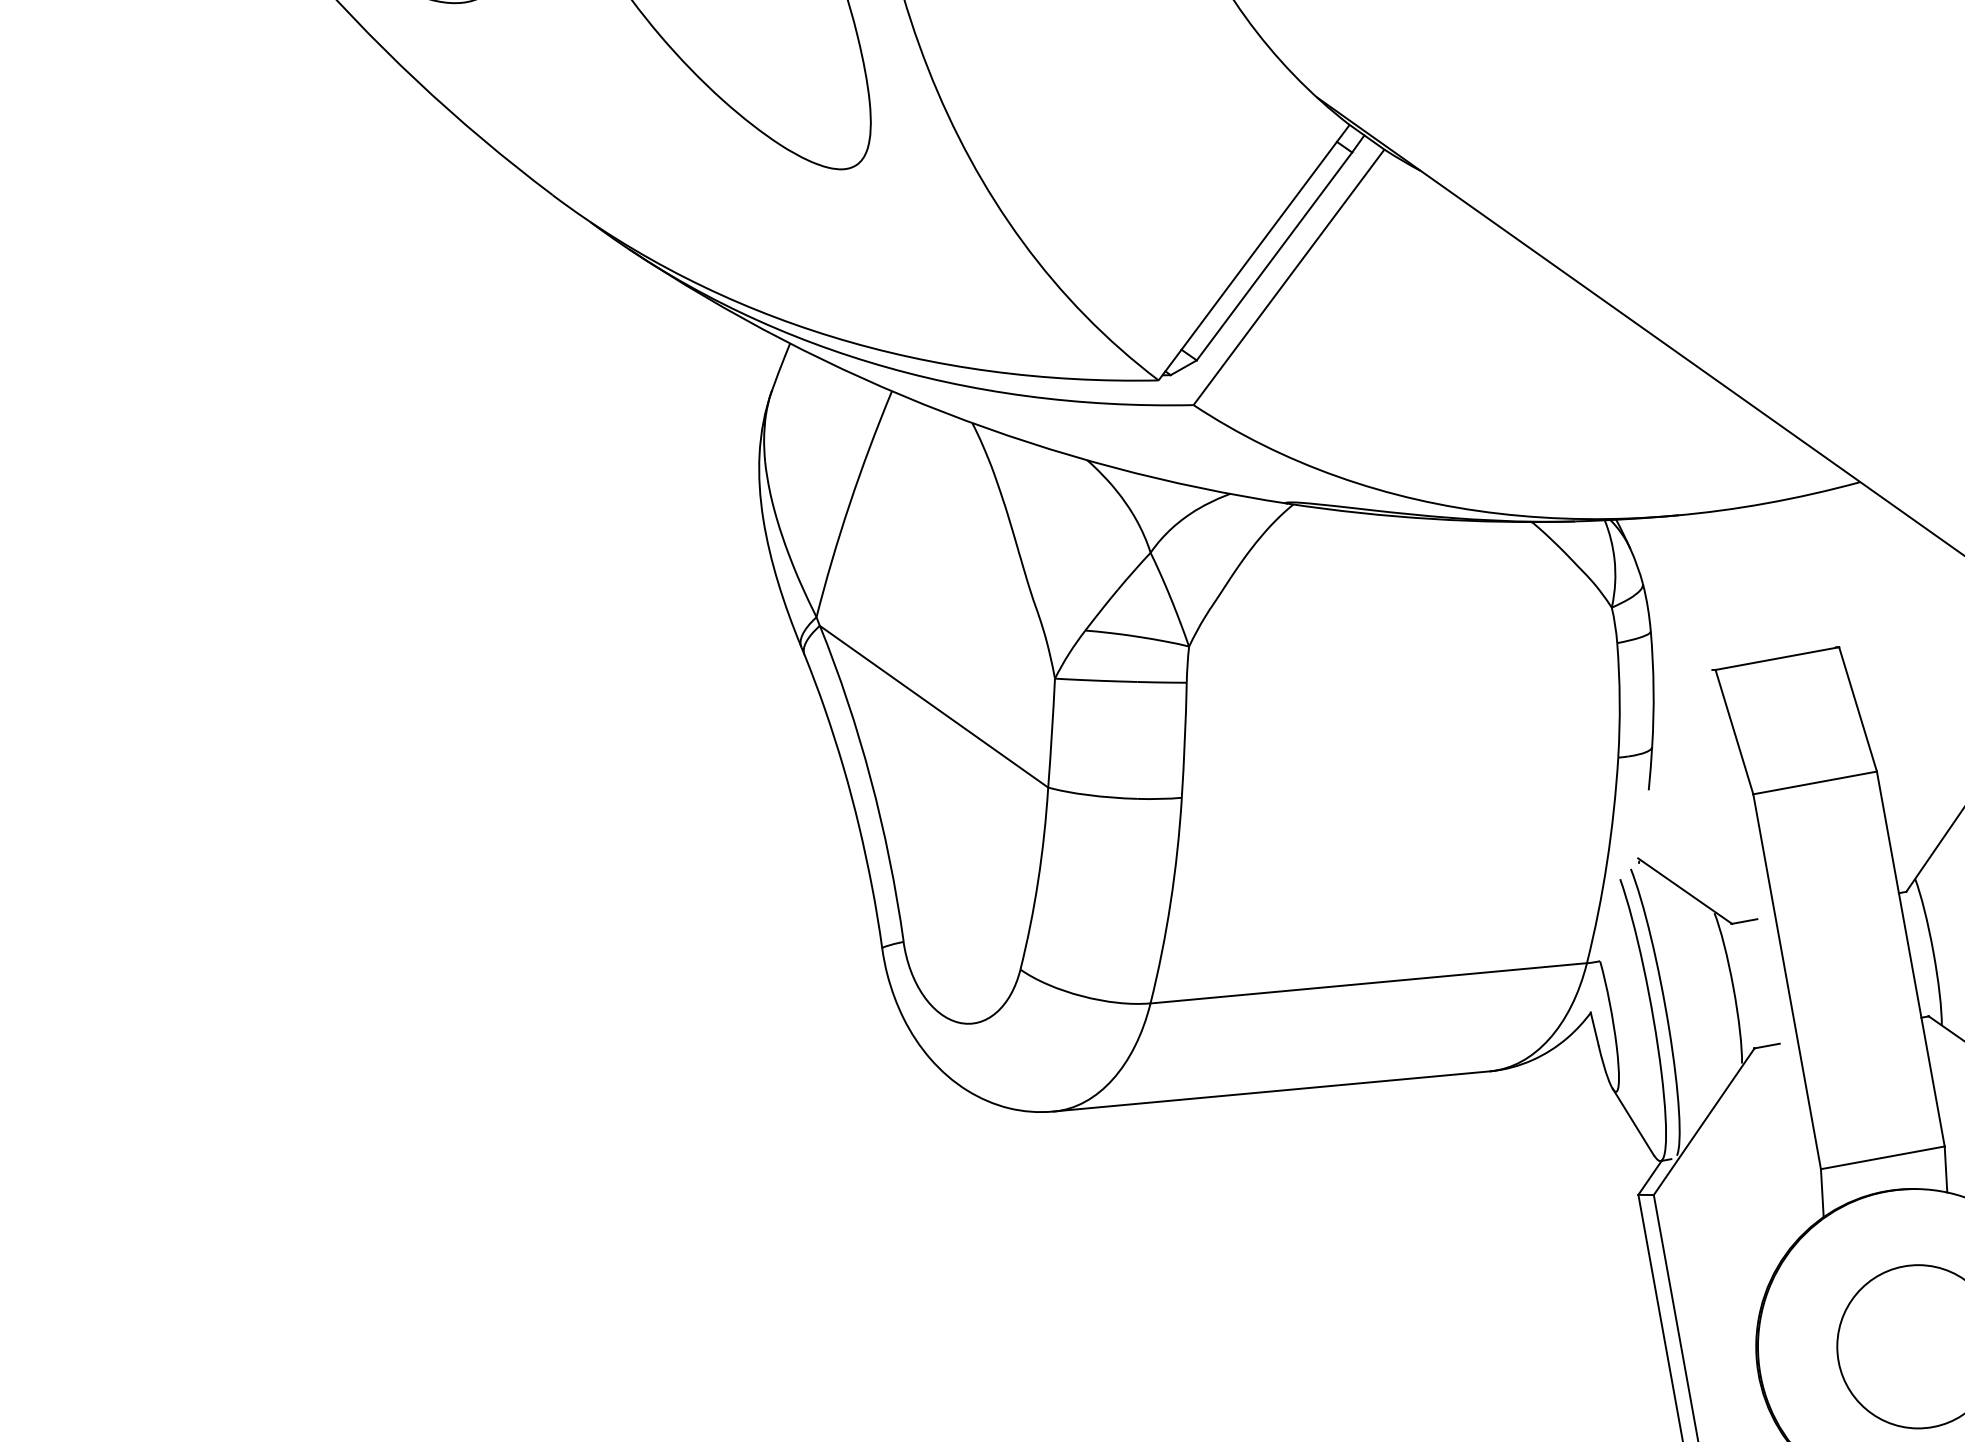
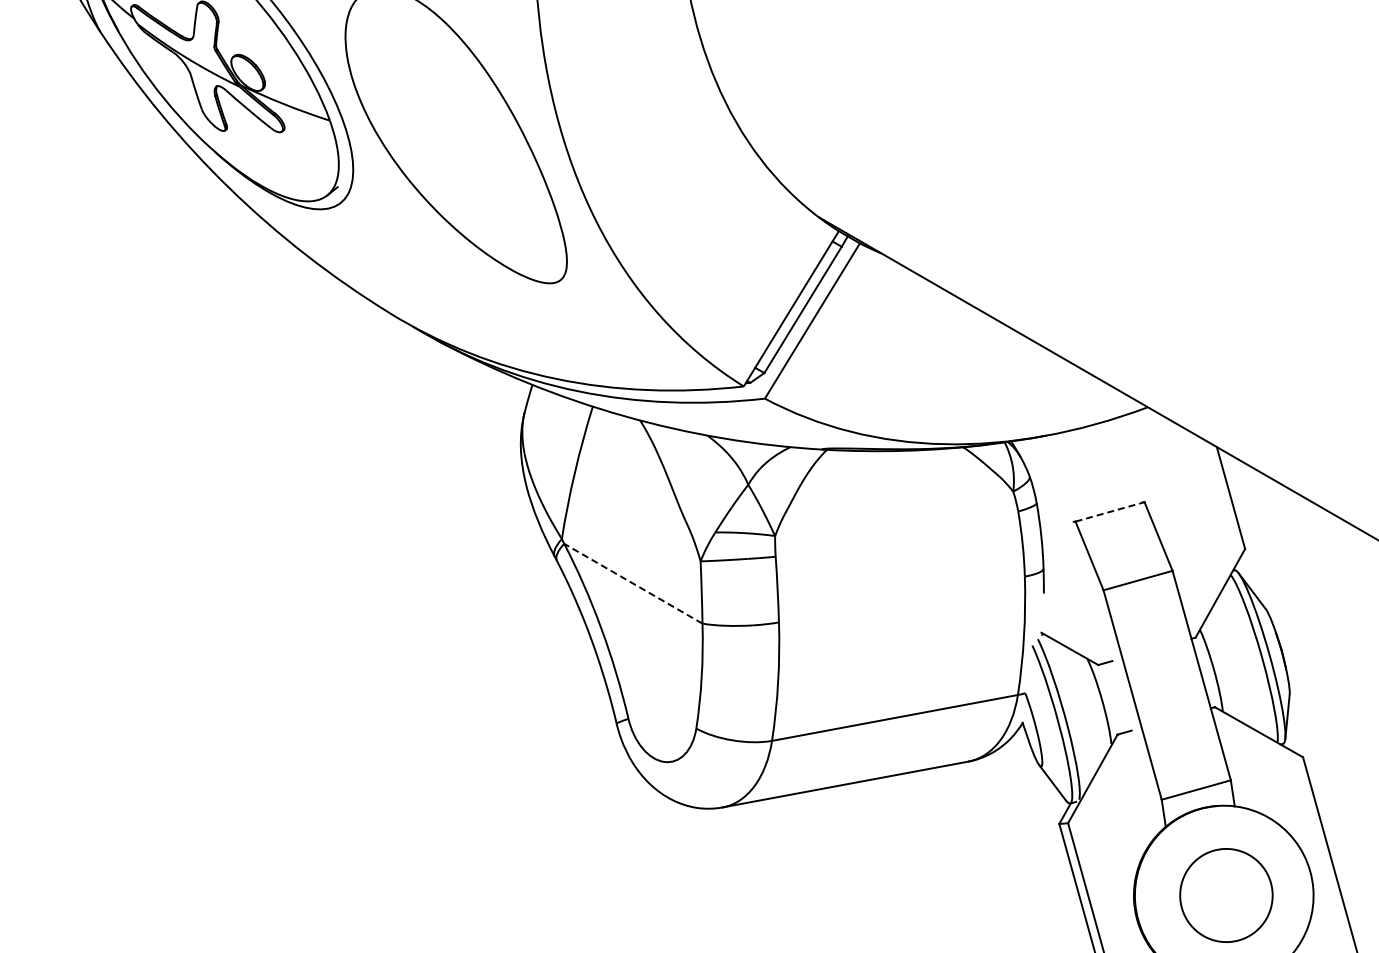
line: (1778, 657) -> (1110, 511), solid -> dashed
line: (934, 706) -> (633, 583), solid -> dashed

